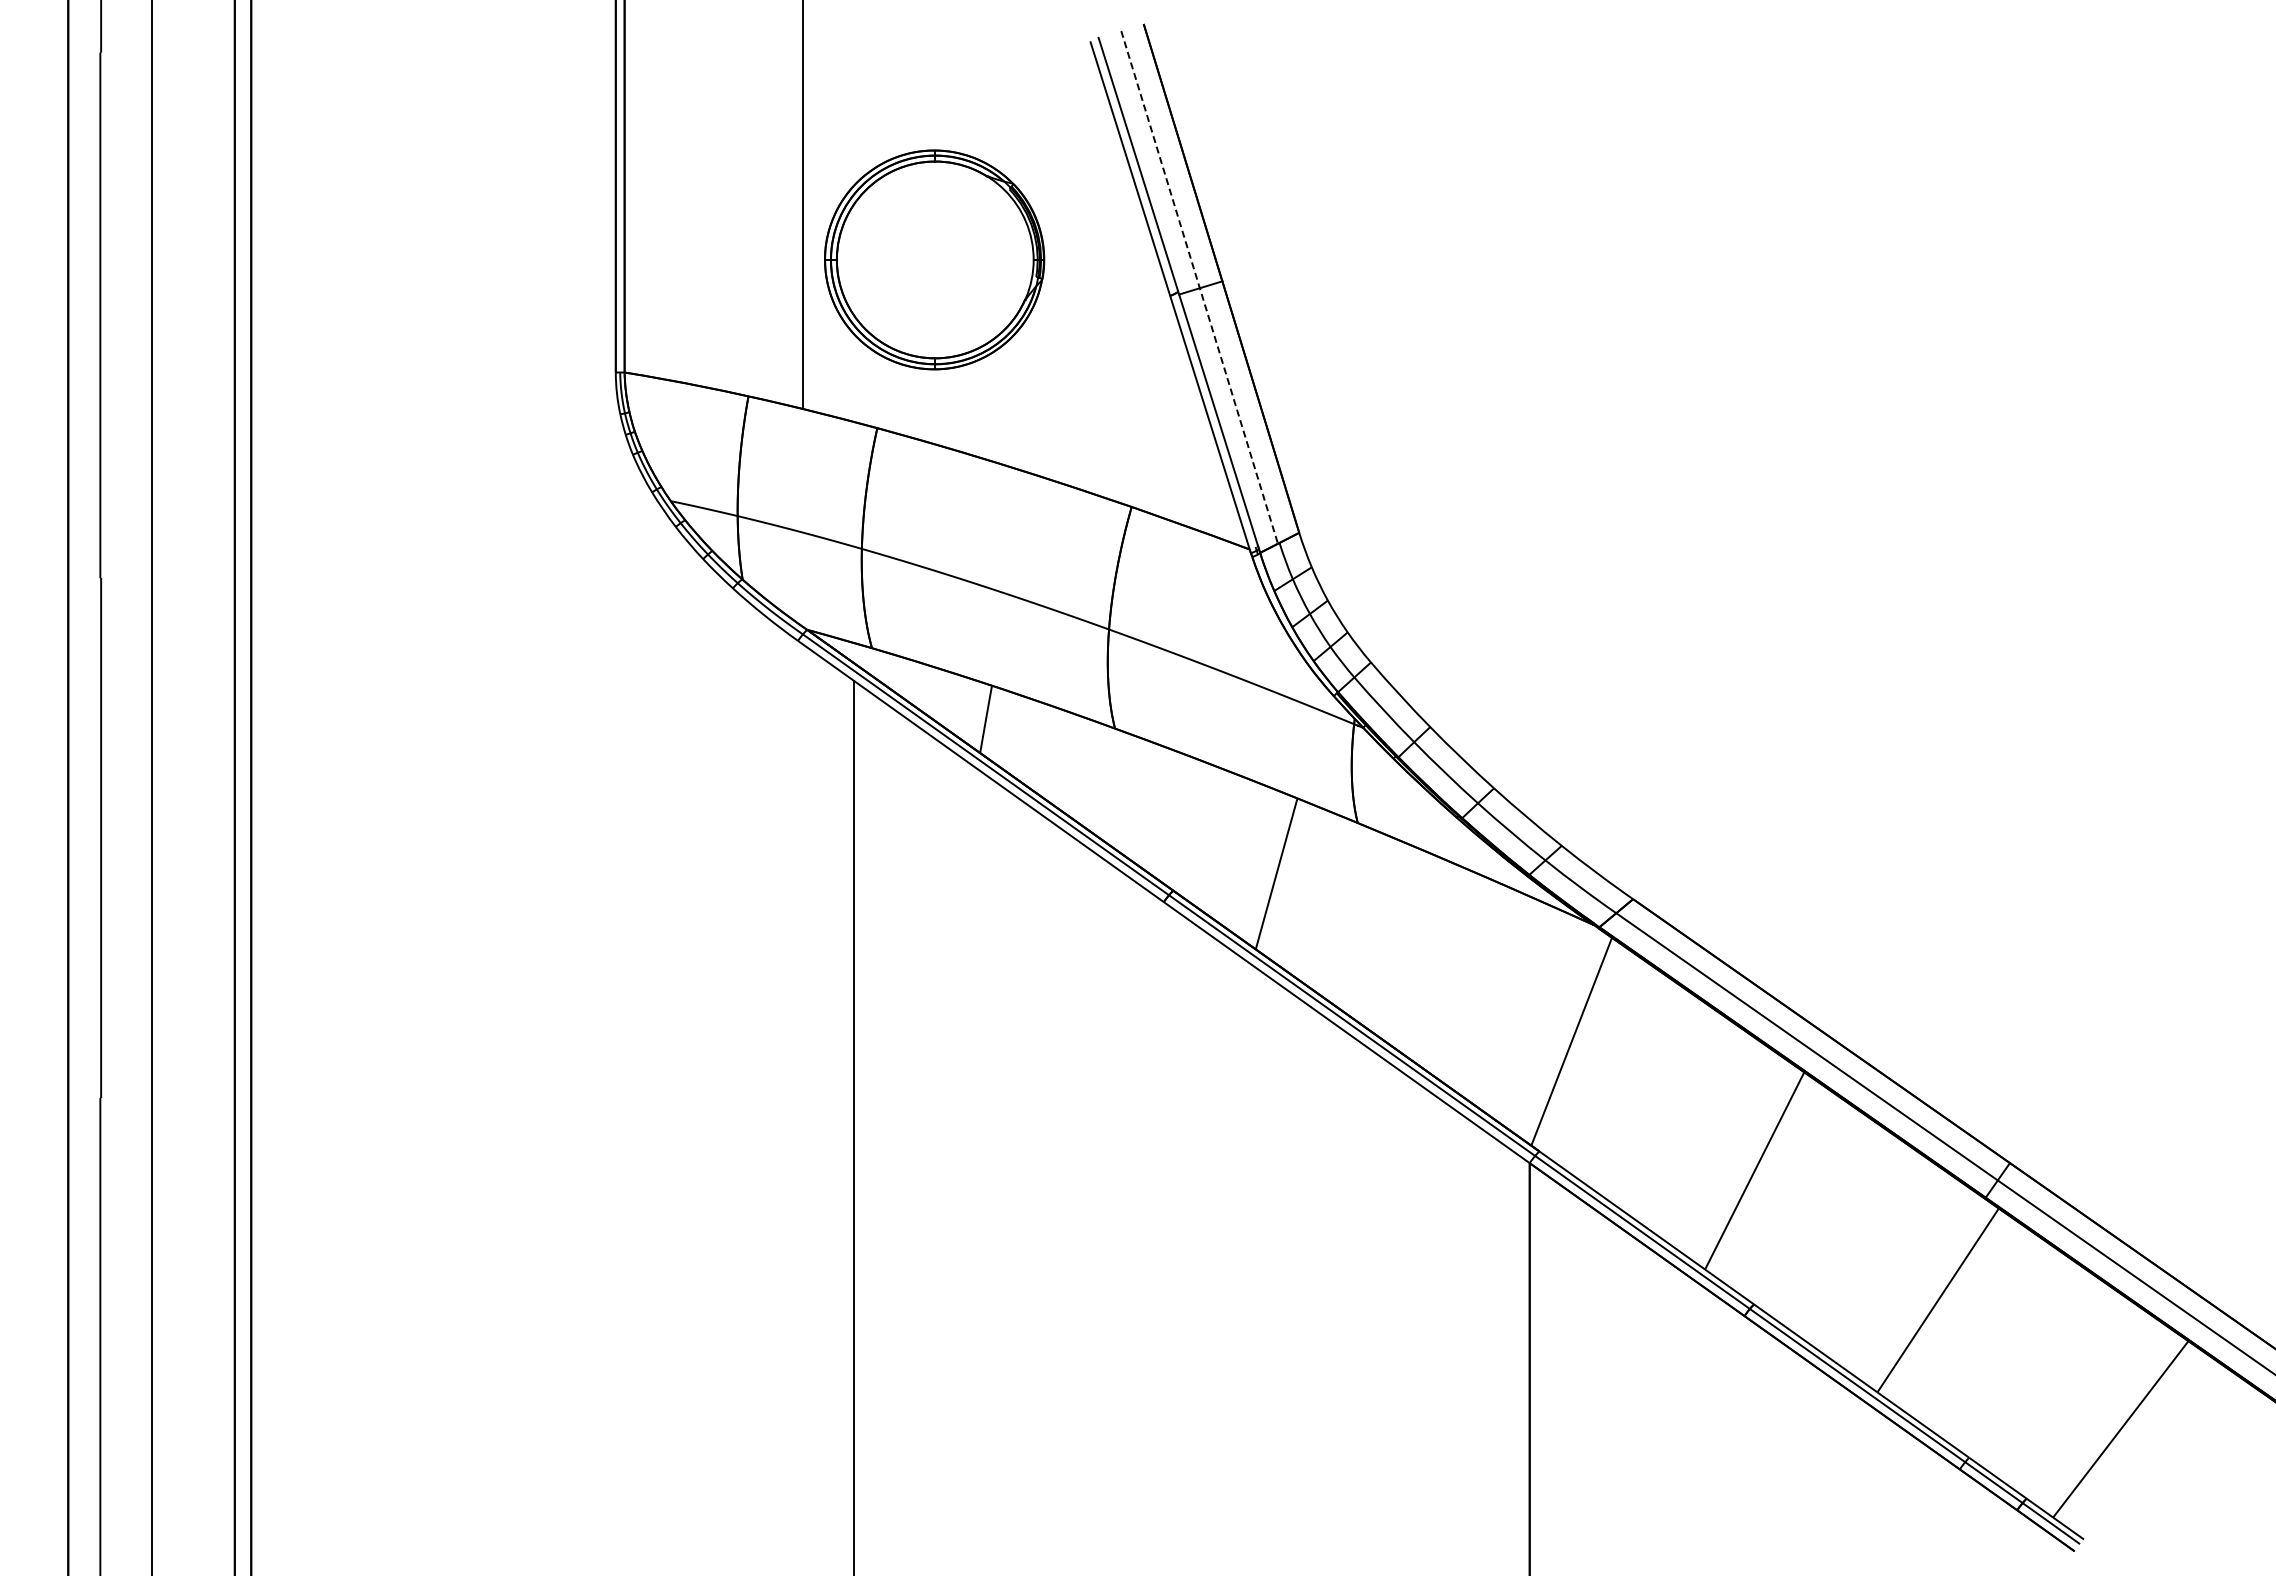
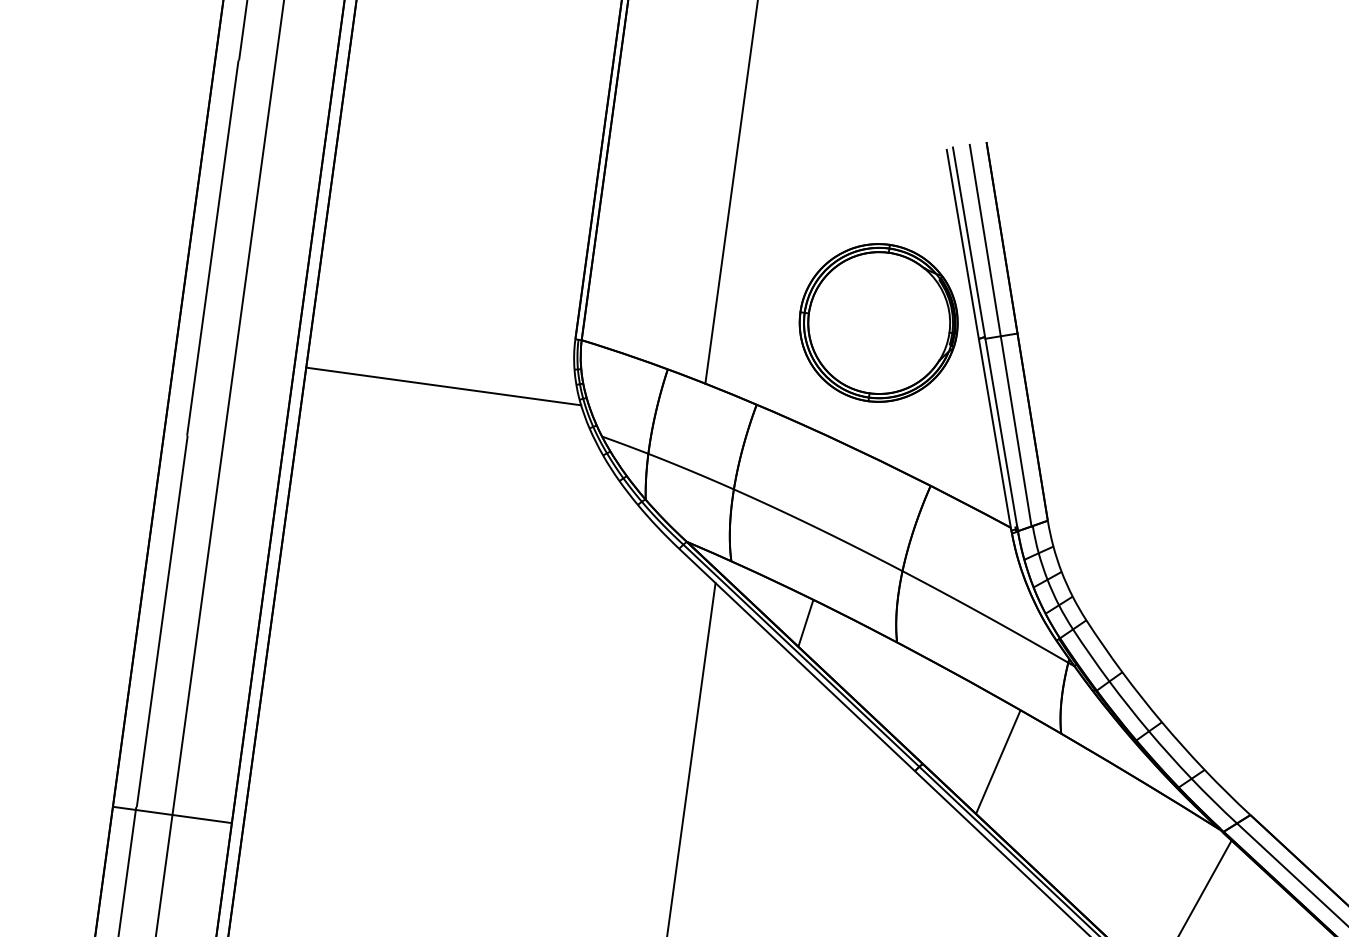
part: (934, 259) -> (878, 322), moved
line: (1199, 287) -> (1000, 335), dashed -> solid
line: (443, 462) -> (443, 386), added
line: (151, 1102) -> (172, 815), added

